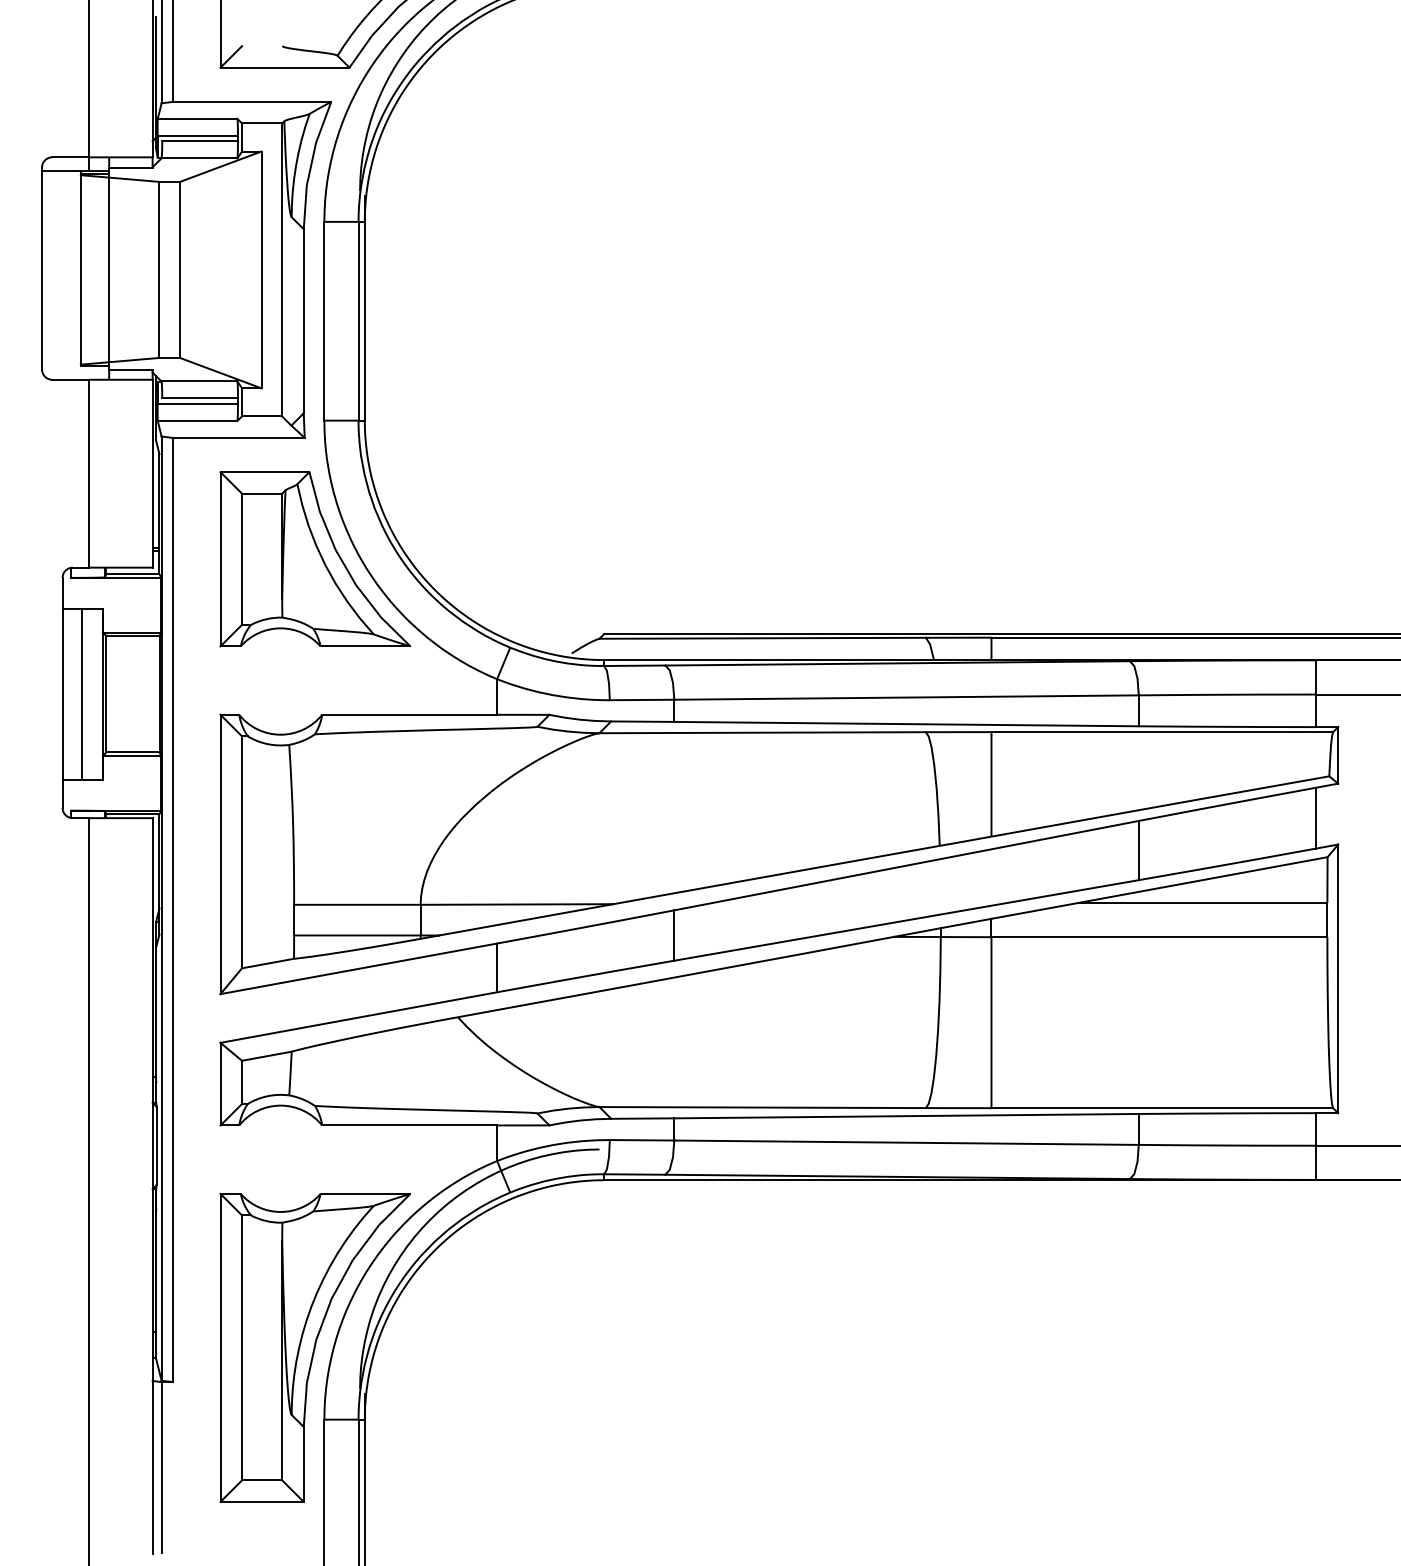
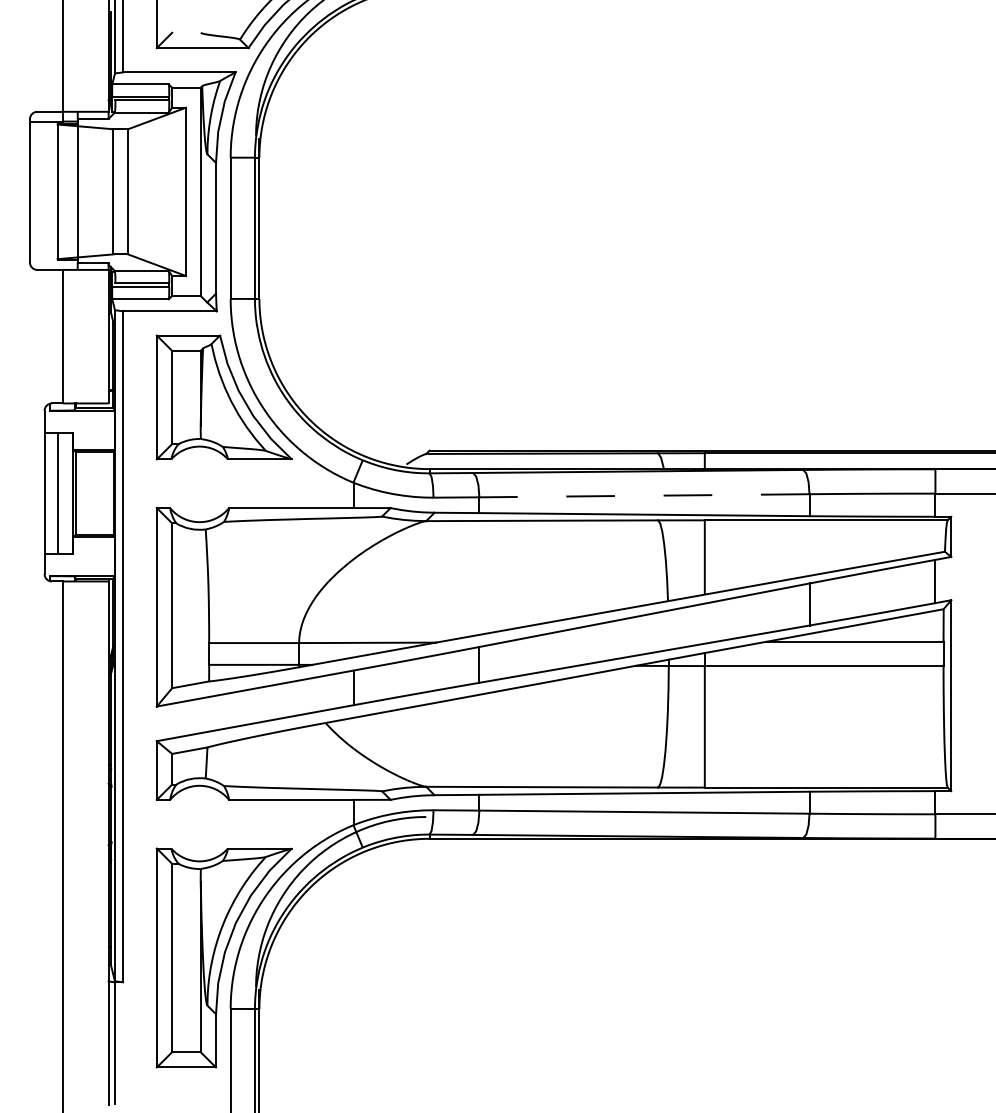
line: (905, 697) -> (643, 495), solid -> dashed

